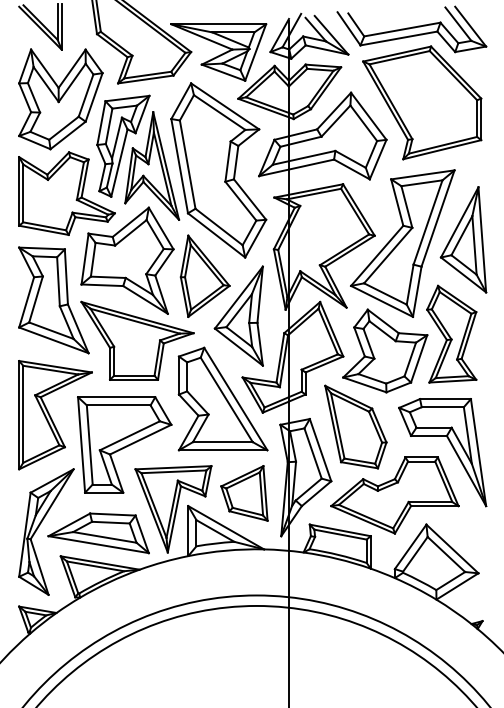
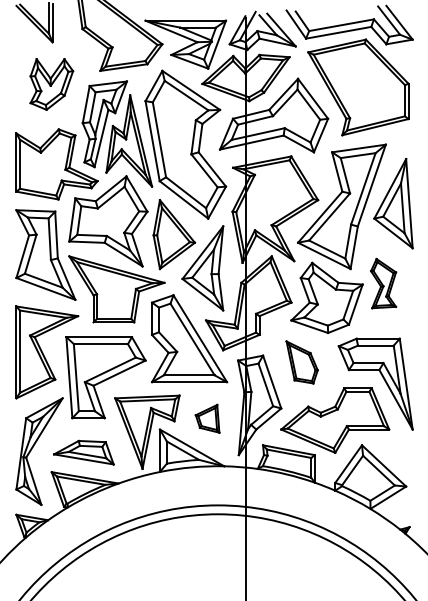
part: (60, 99) -> (51, 84), size x0.6
part: (451, 333) -> (383, 283), size x0.6
part: (355, 426) -> (301, 362), size x0.6
part: (244, 493) -> (207, 418), size x0.6
part: (98, 533) -> (83, 452), size x0.7

